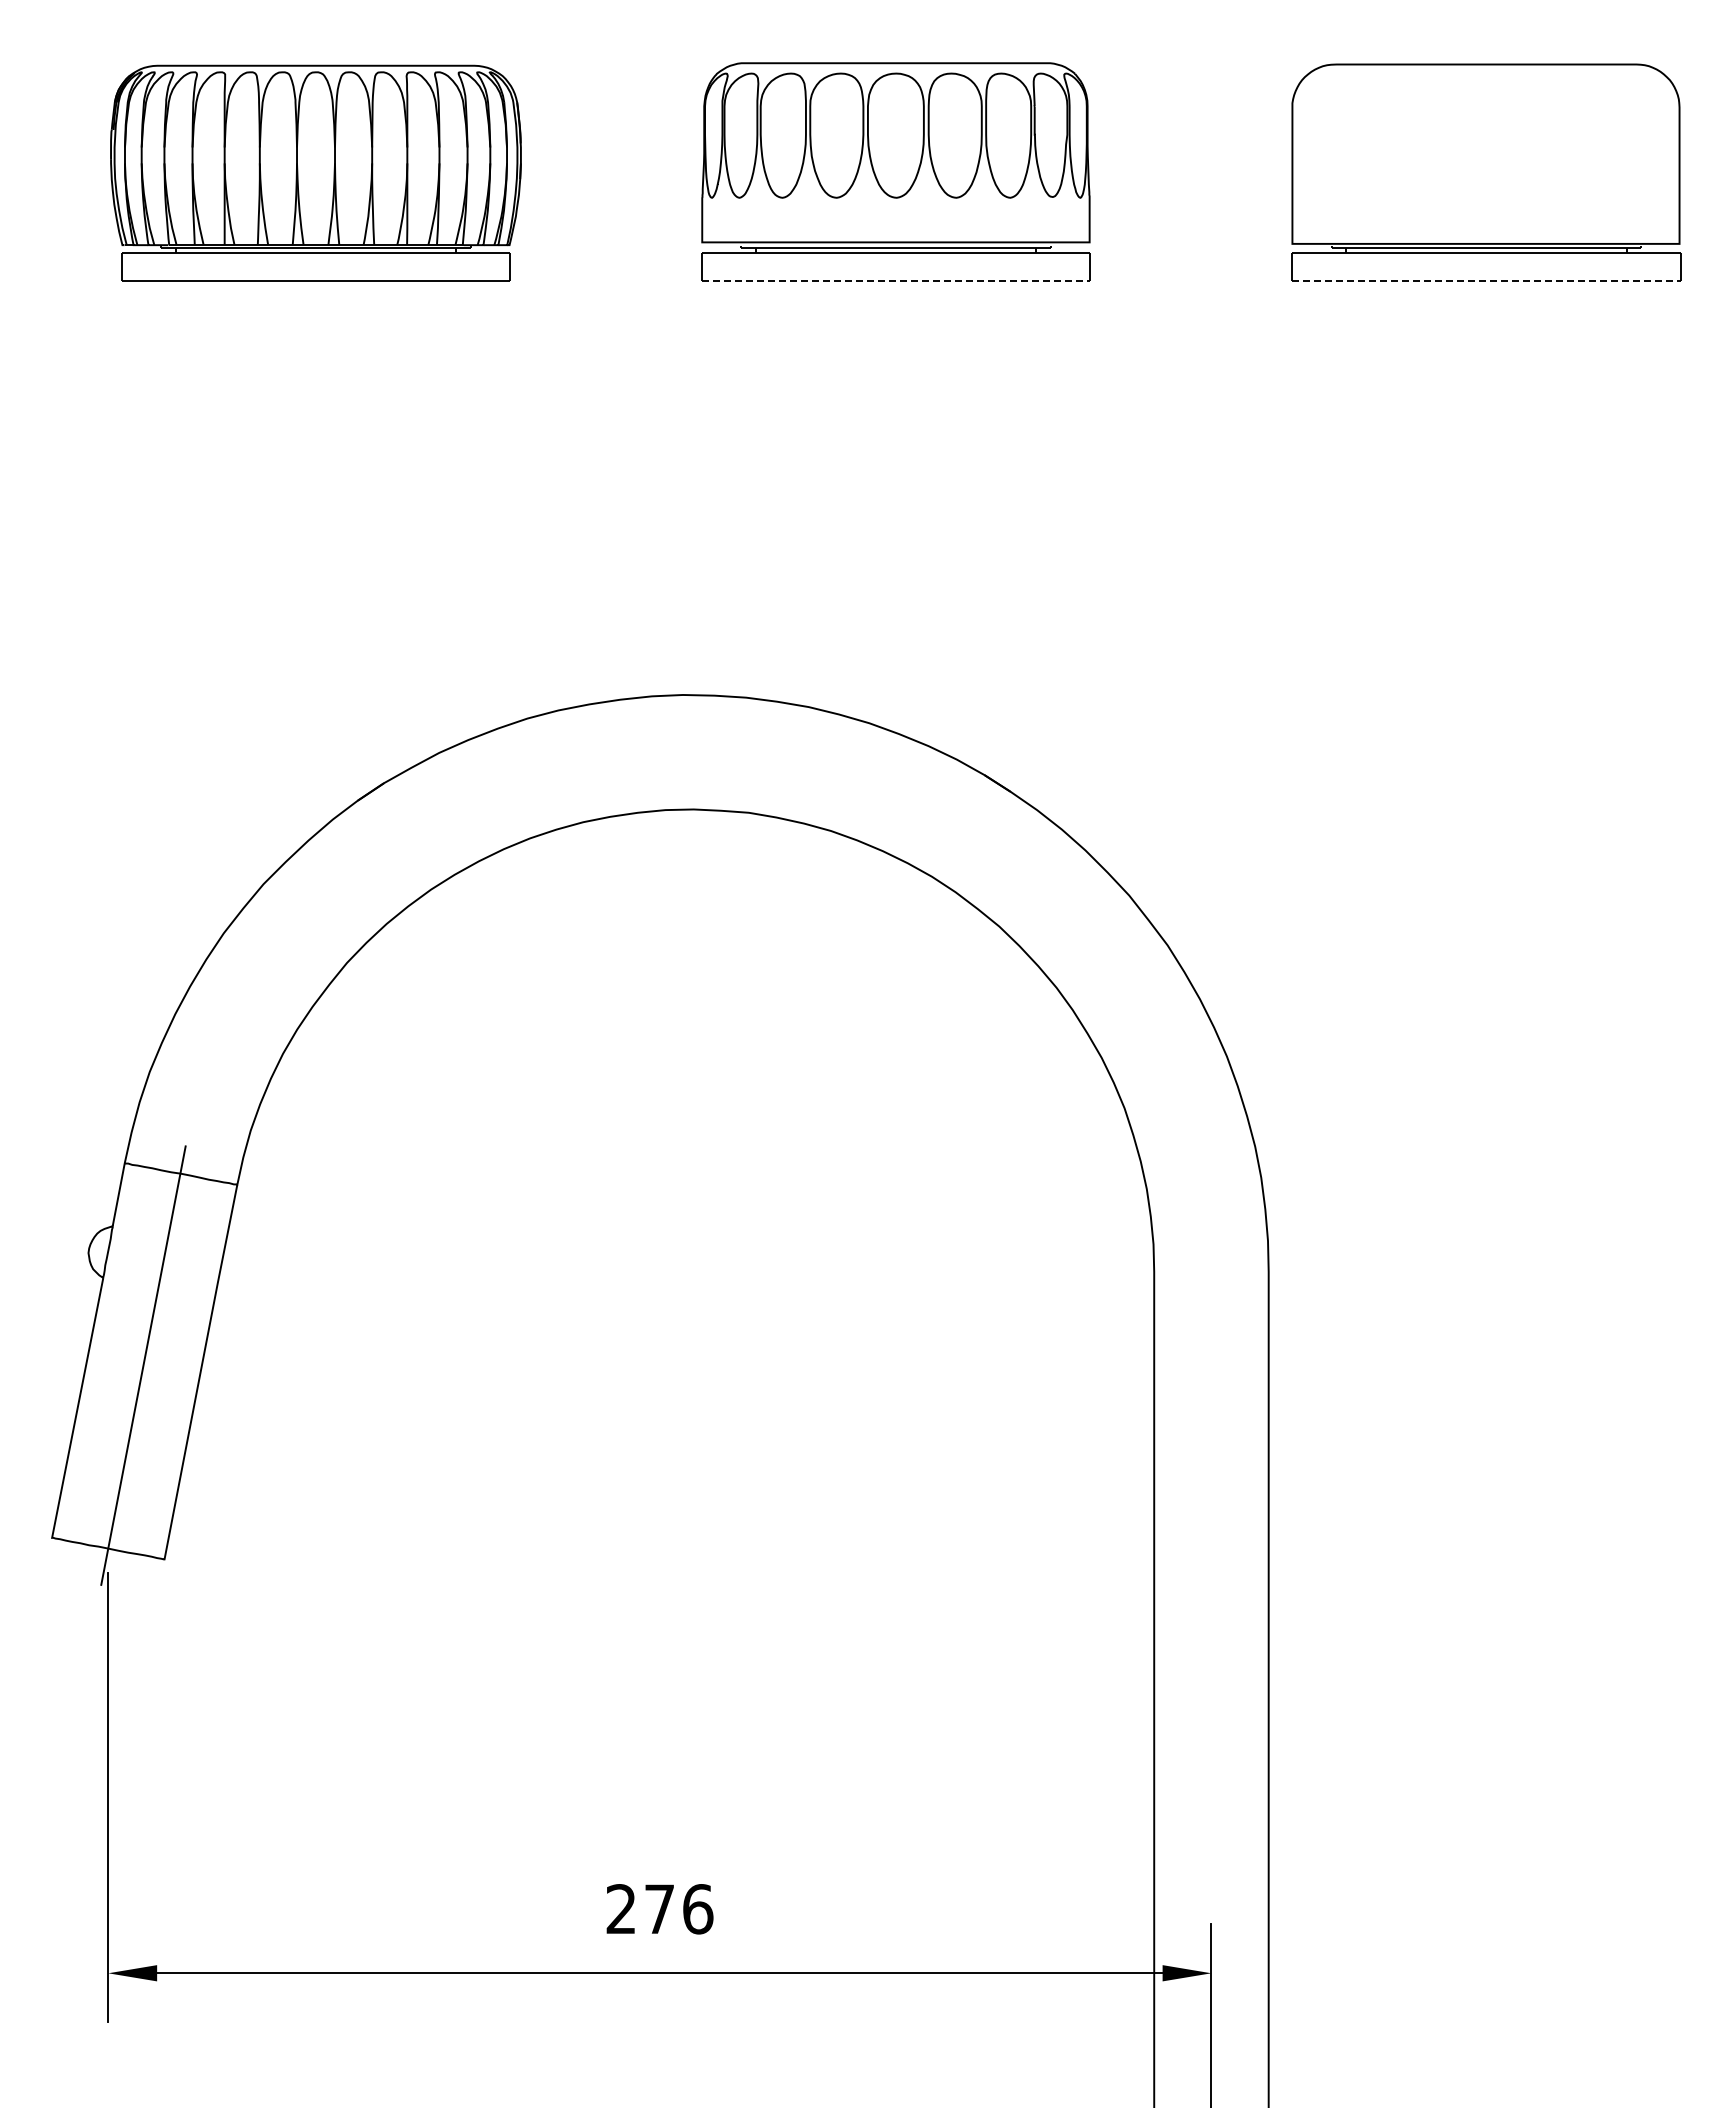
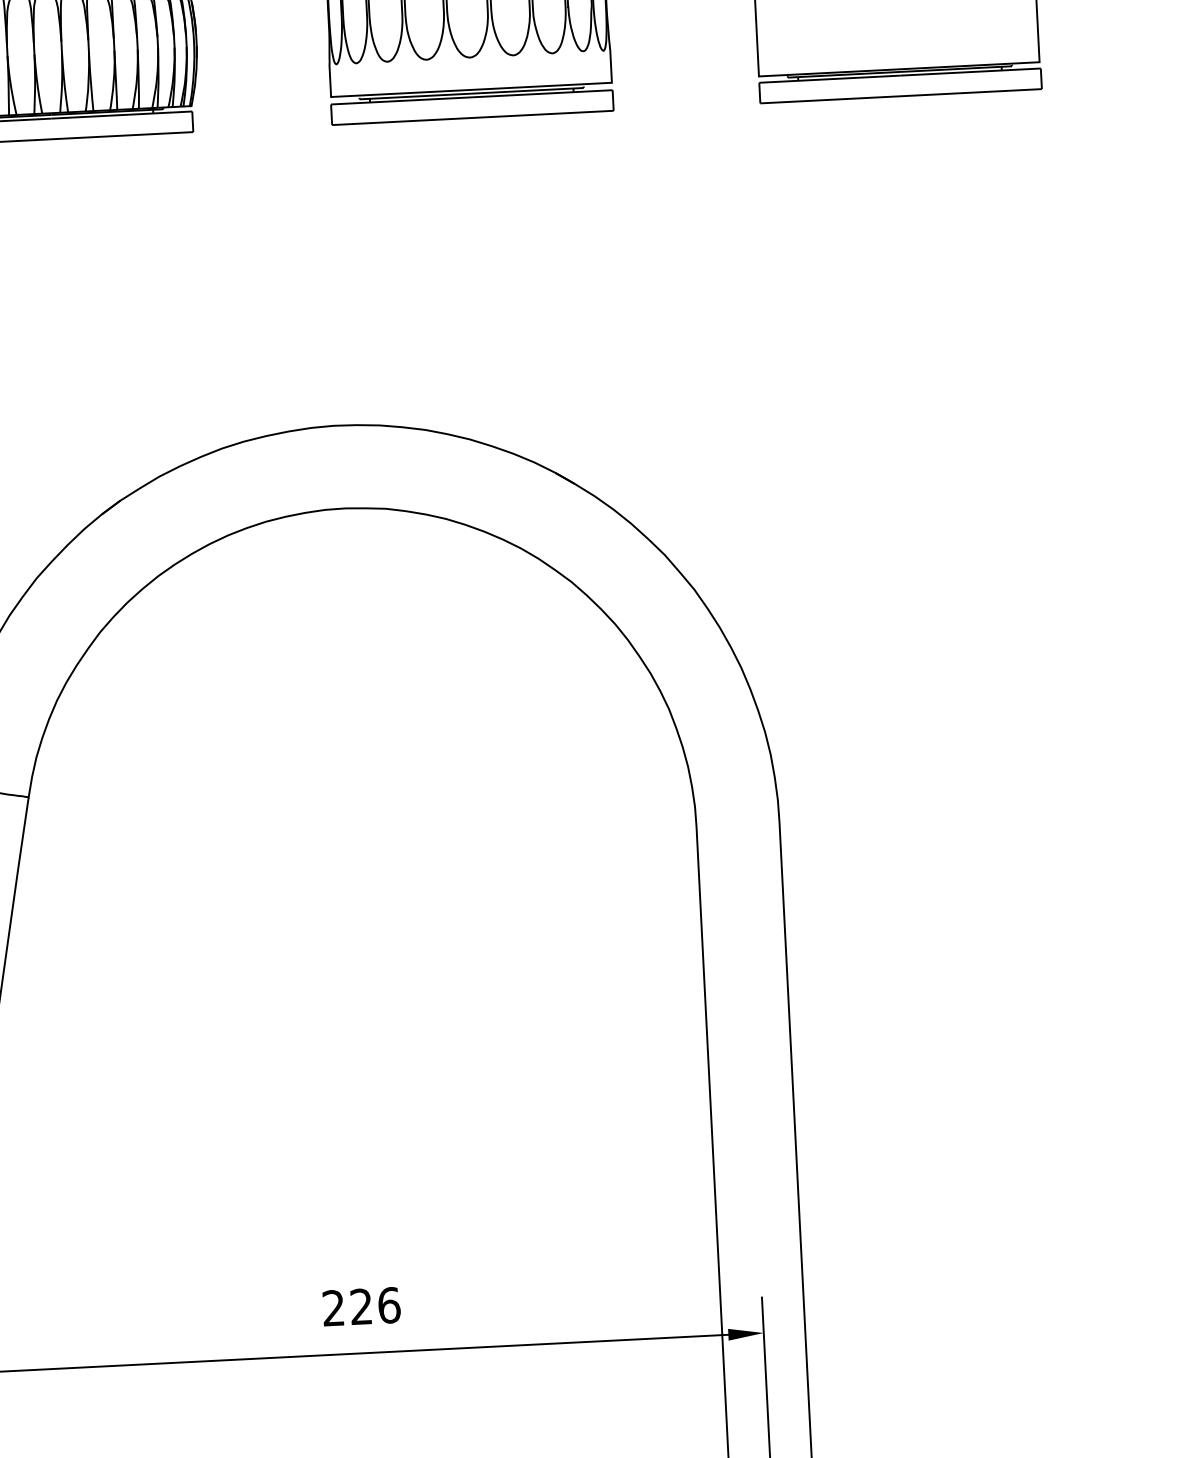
line: (896, 281) -> (473, 118), dashed -> solid
line: (1487, 281) -> (901, 96), dashed -> solid
text: (659, 1908) -> (361, 1306), 276 -> 226

